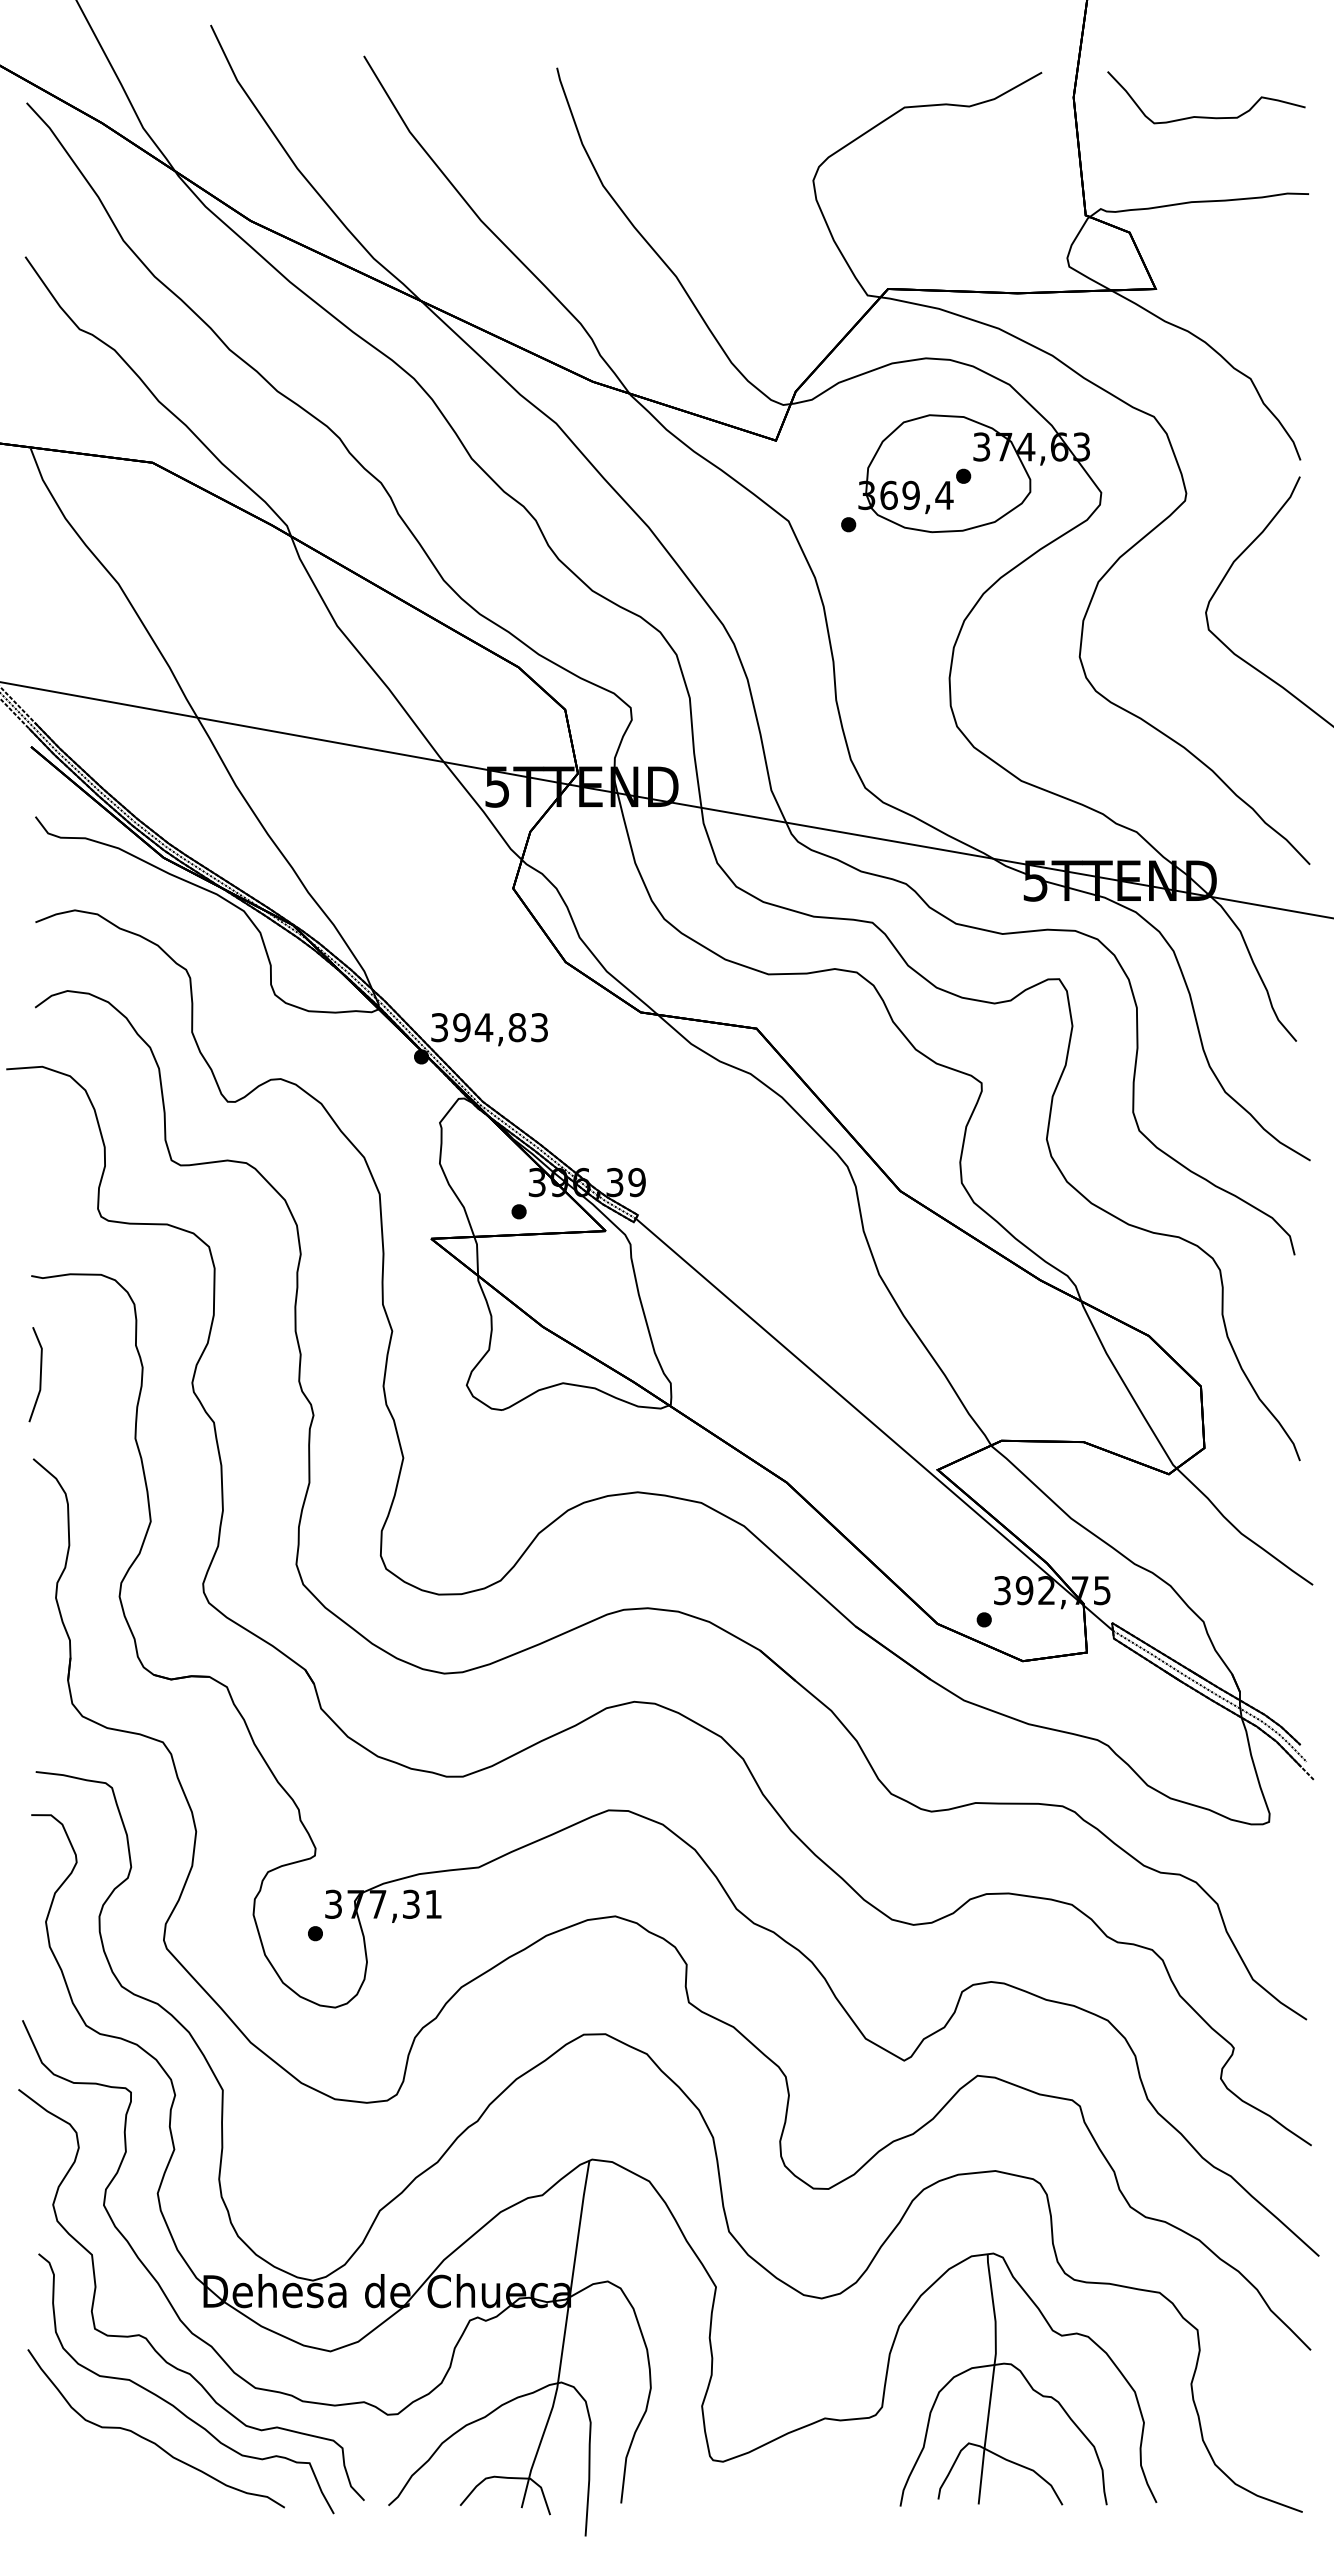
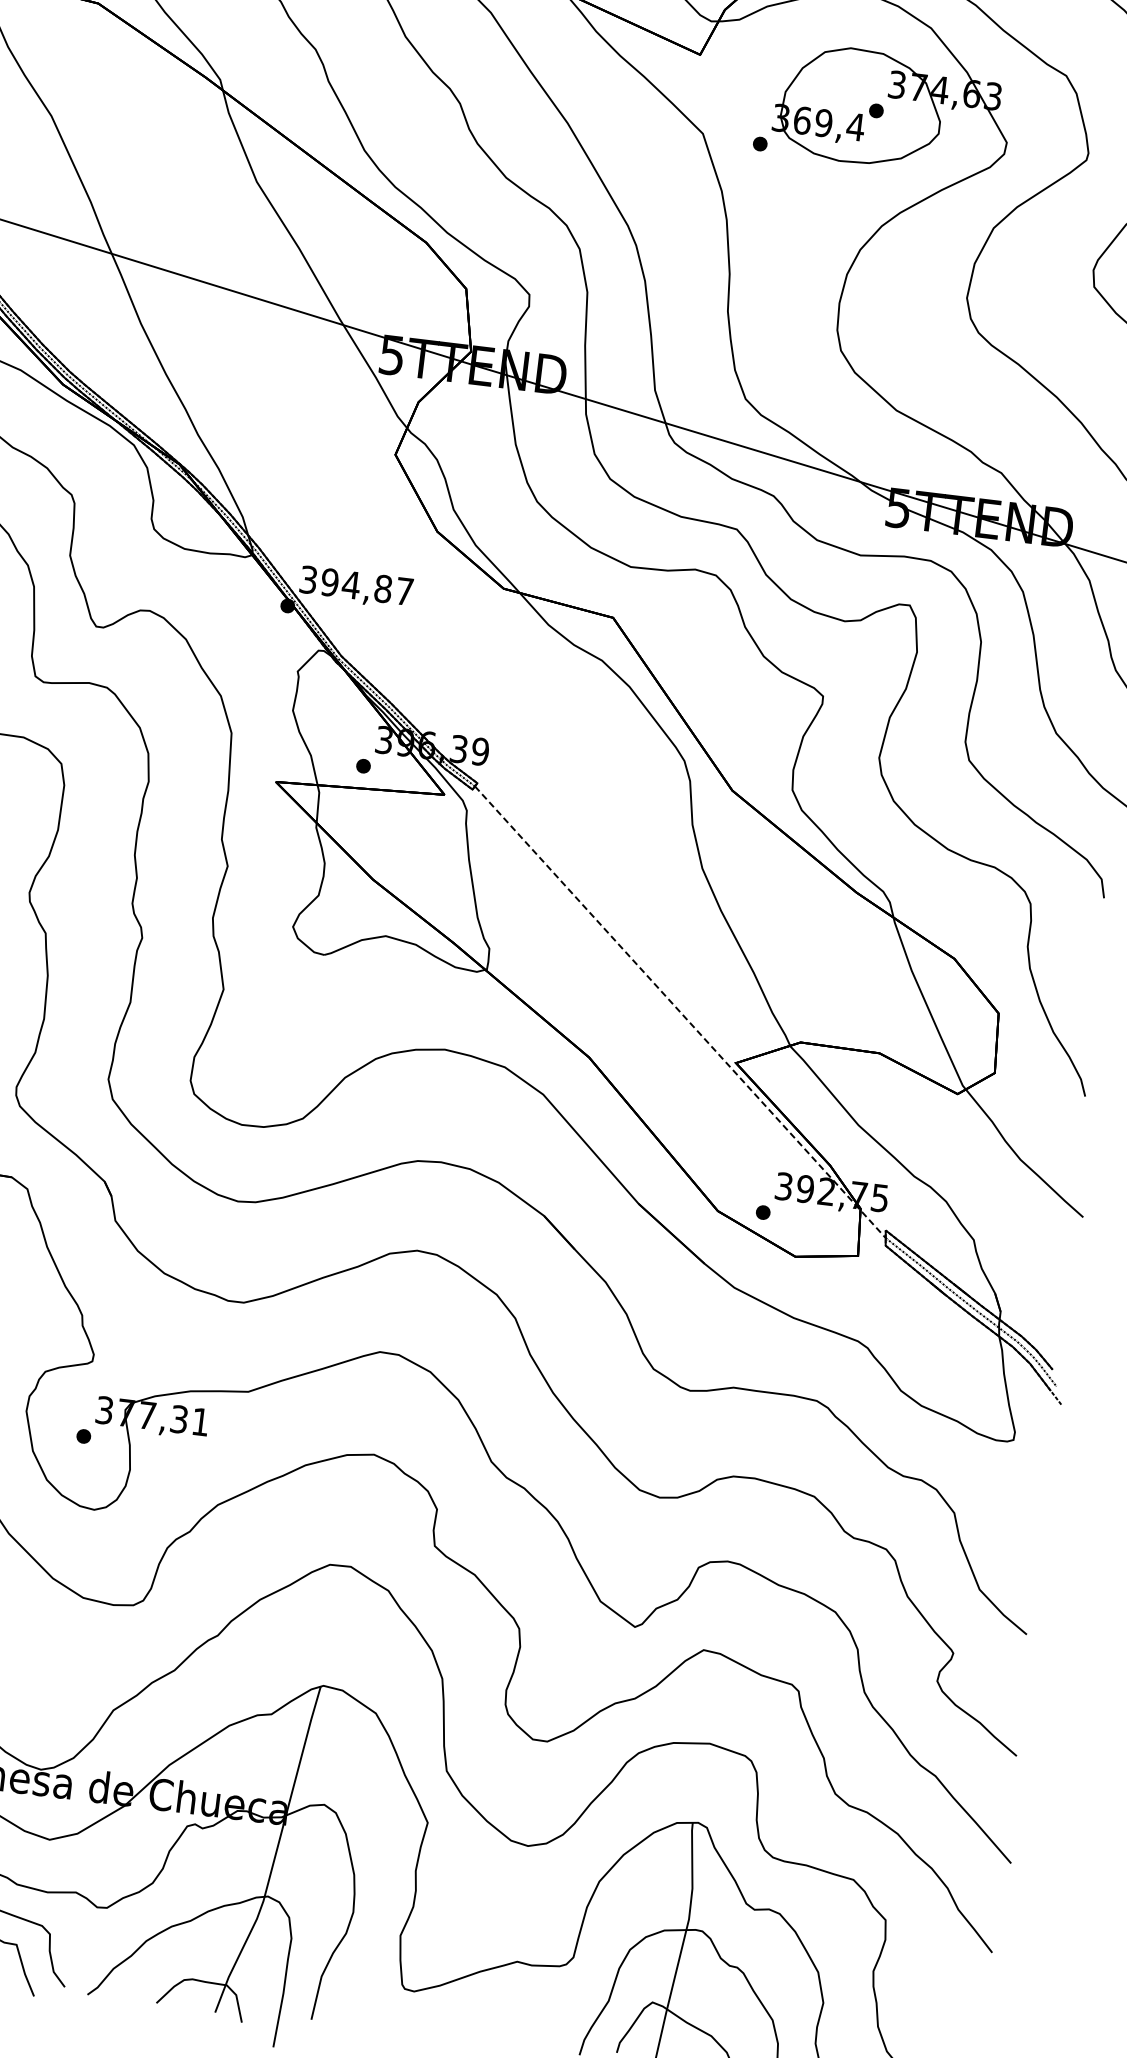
text: (539, 1027) -> (404, 591), 394,83 -> 394,87
line: (874, 1425) -> (680, 1012), solid -> dashed

